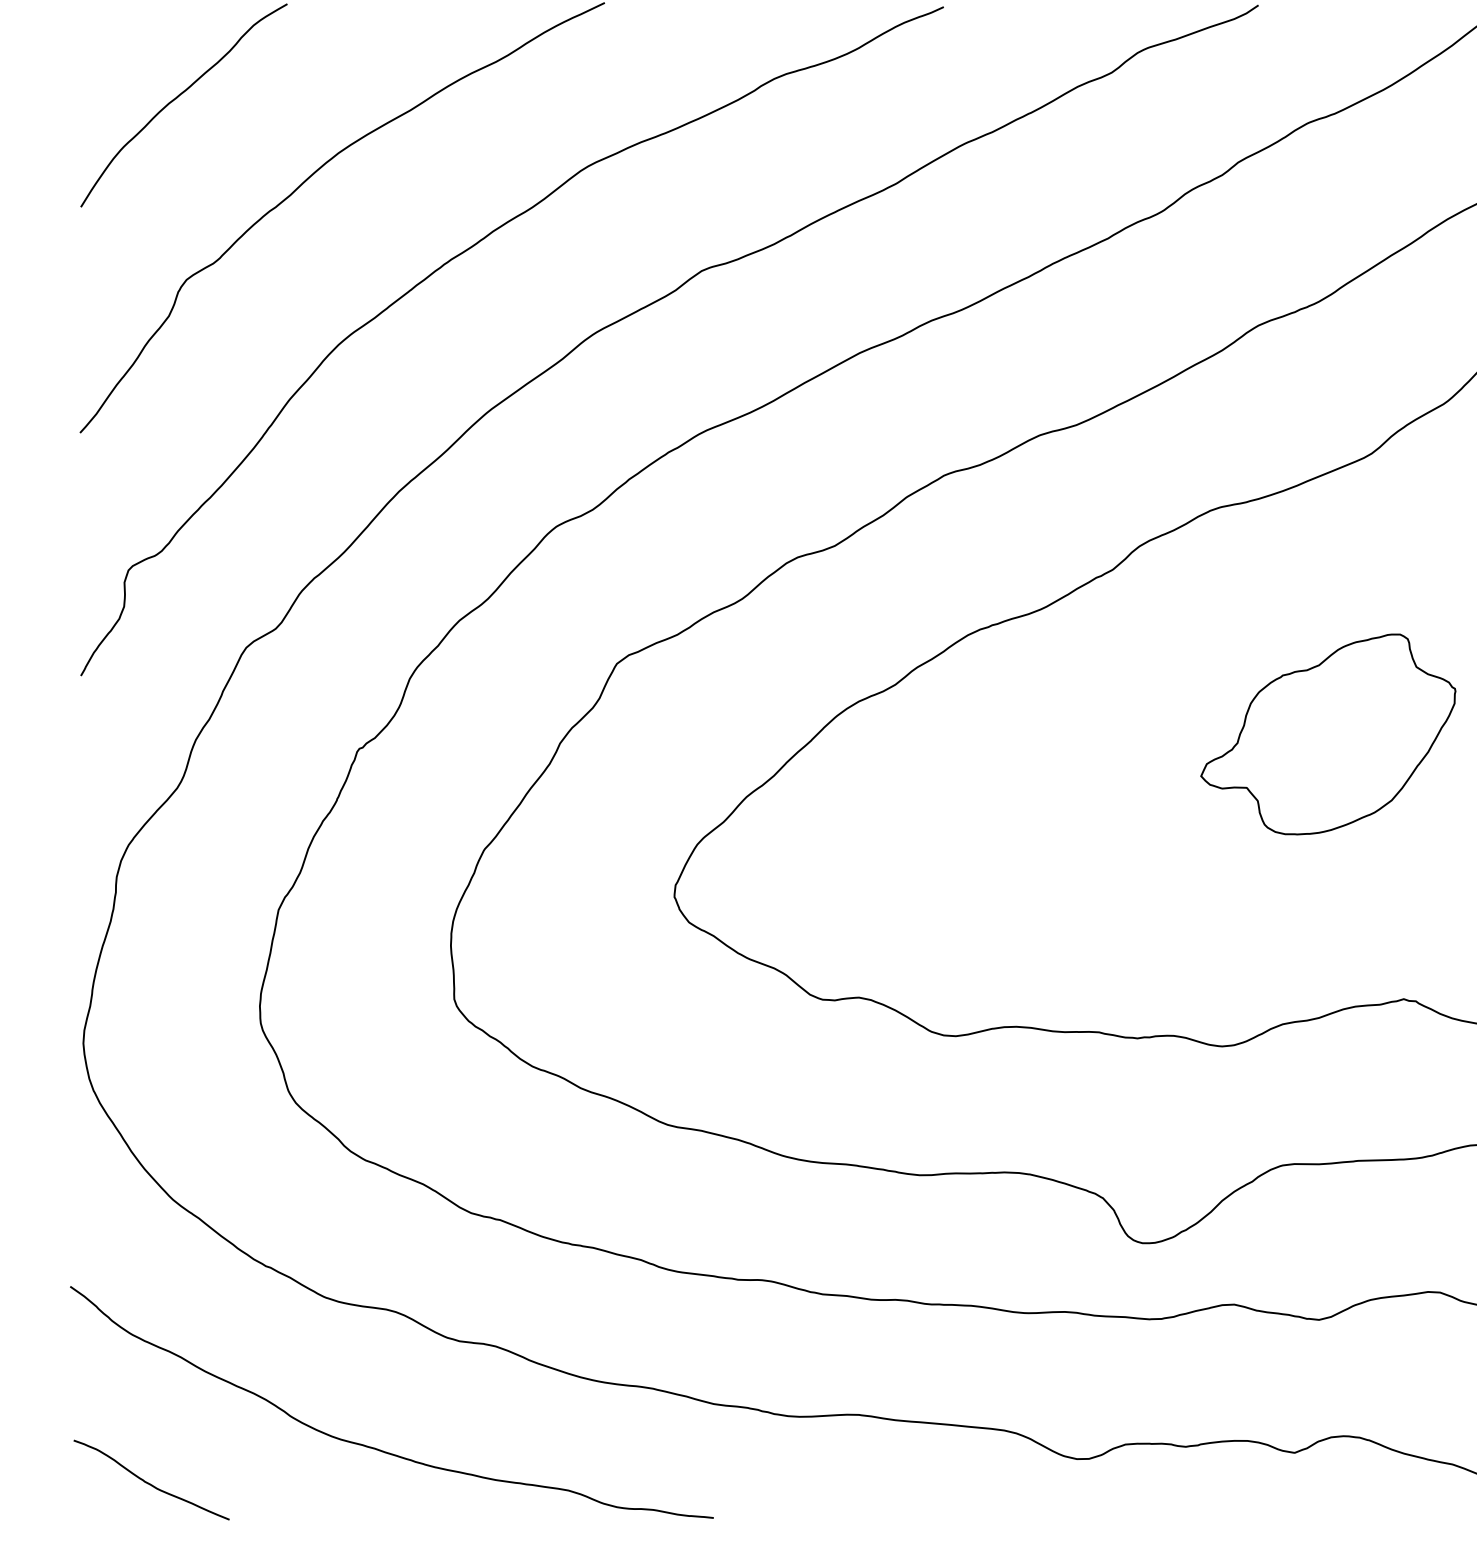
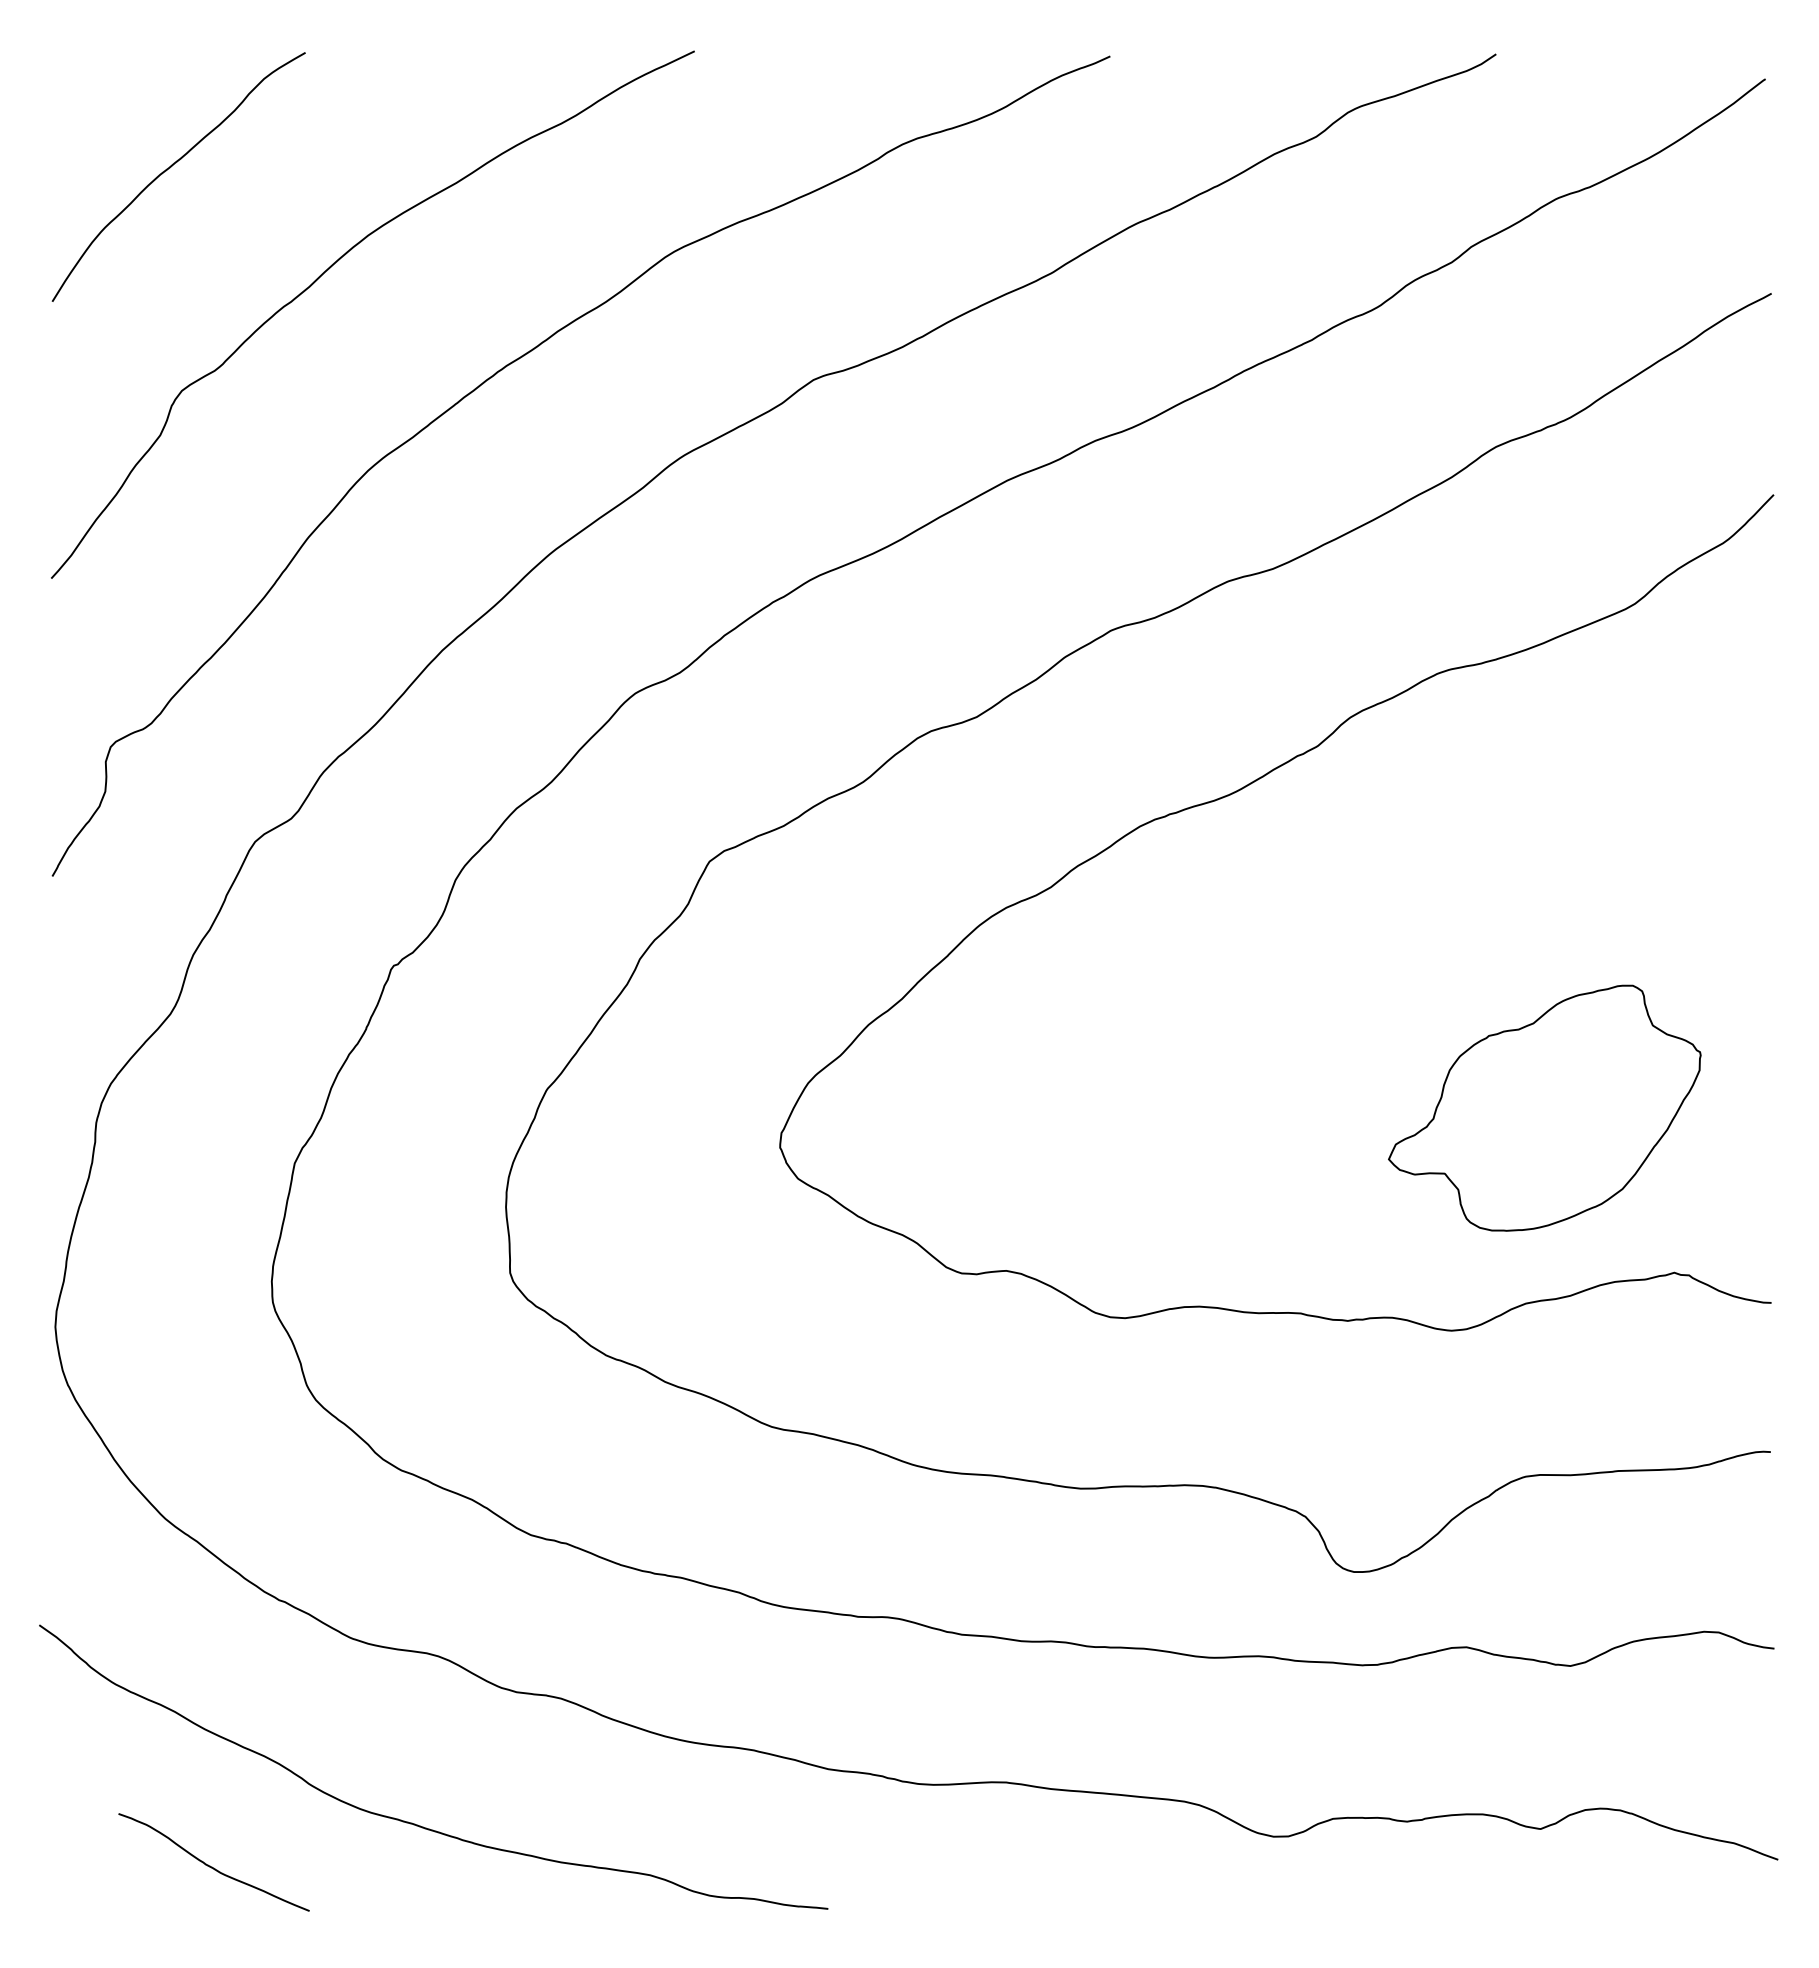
part: (1328, 733) -> (1544, 1107), moved
curve: (150, 1483) -> (212, 1866), moved

